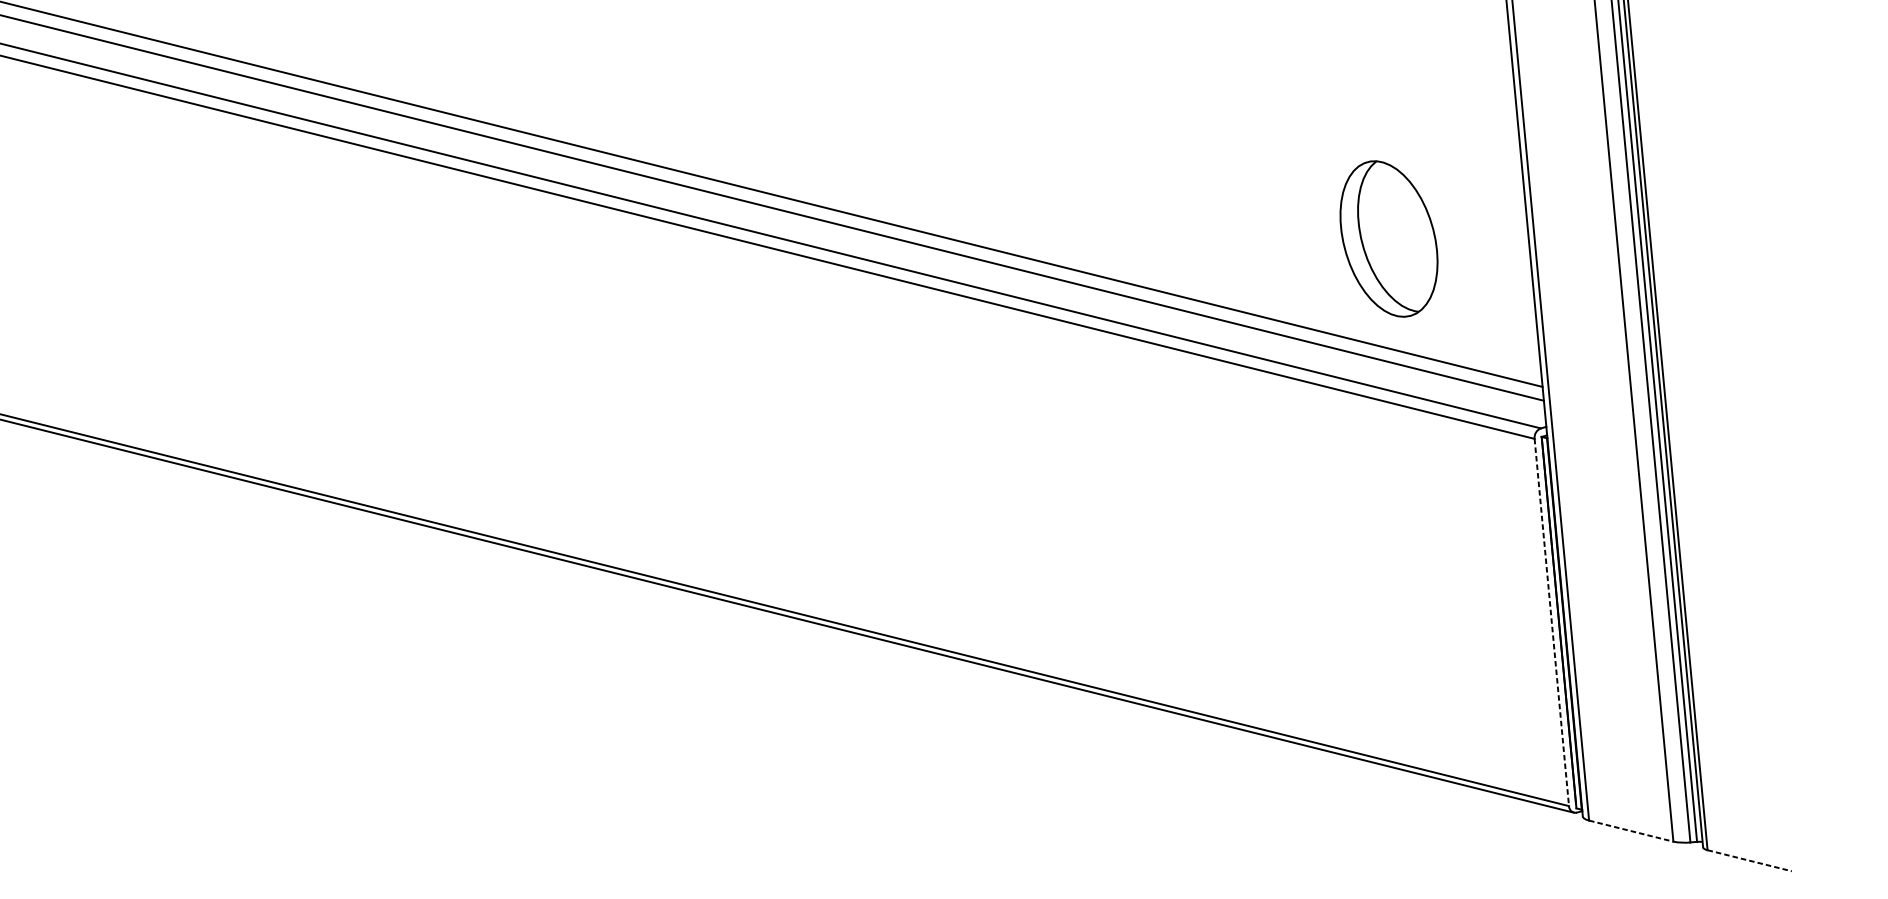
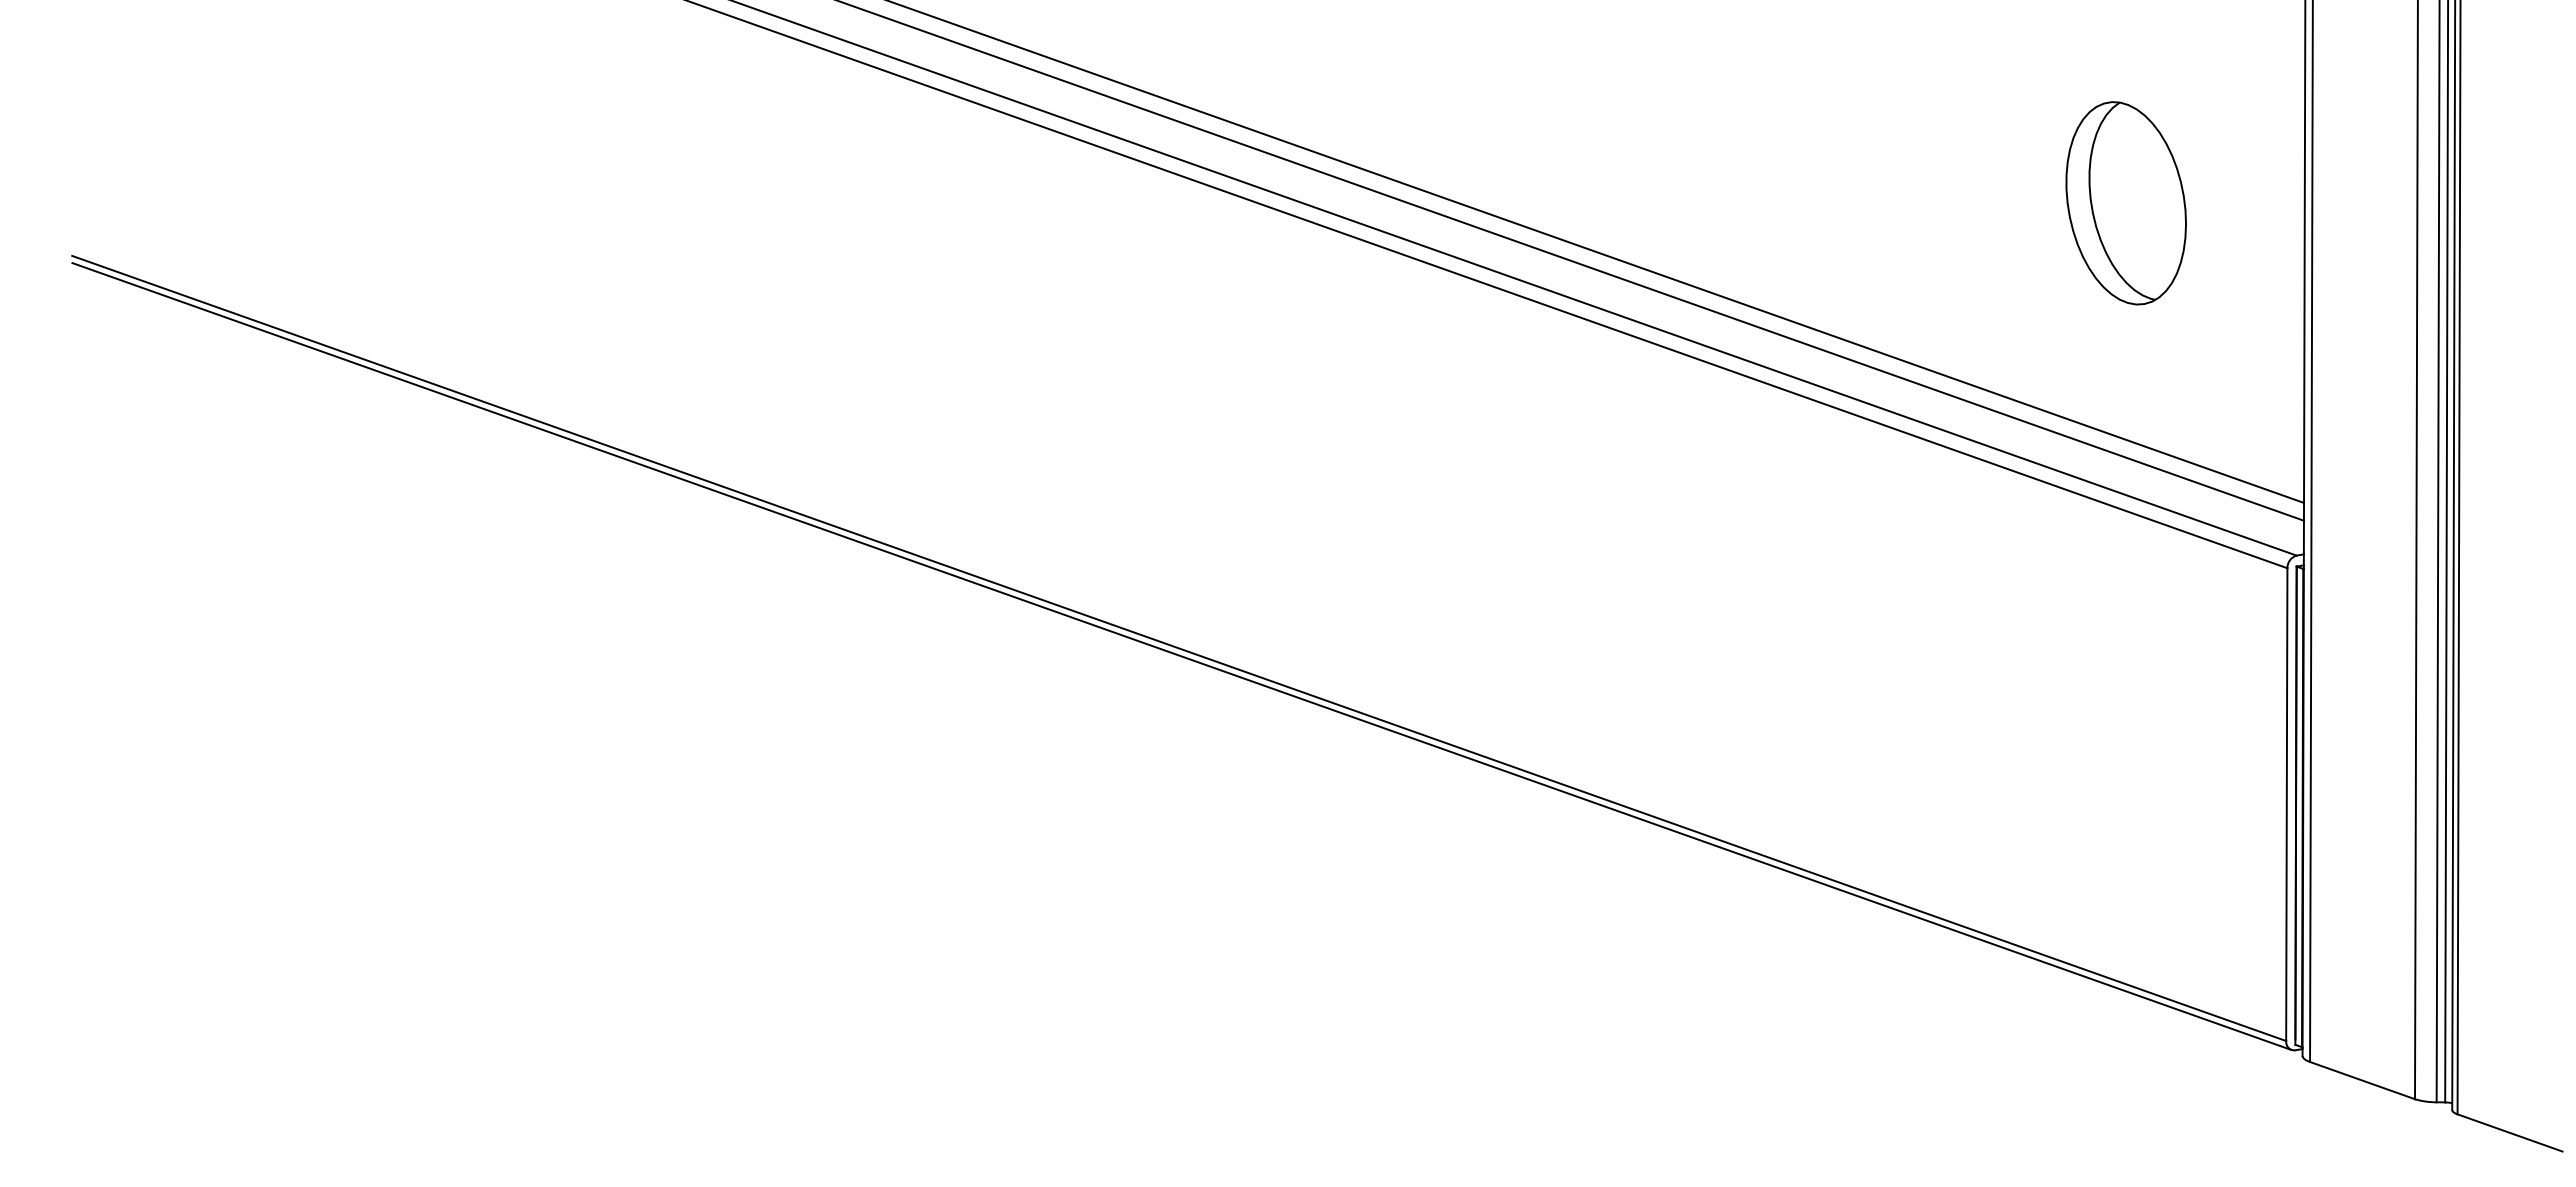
part: (1388, 239) -> (2125, 203), moved
line: (1551, 623) -> (2286, 805), dashed -> solid
line: (1631, 831) -> (2362, 1080), dashed -> solid
line: (1750, 860) -> (2510, 1132), dashed -> solid

